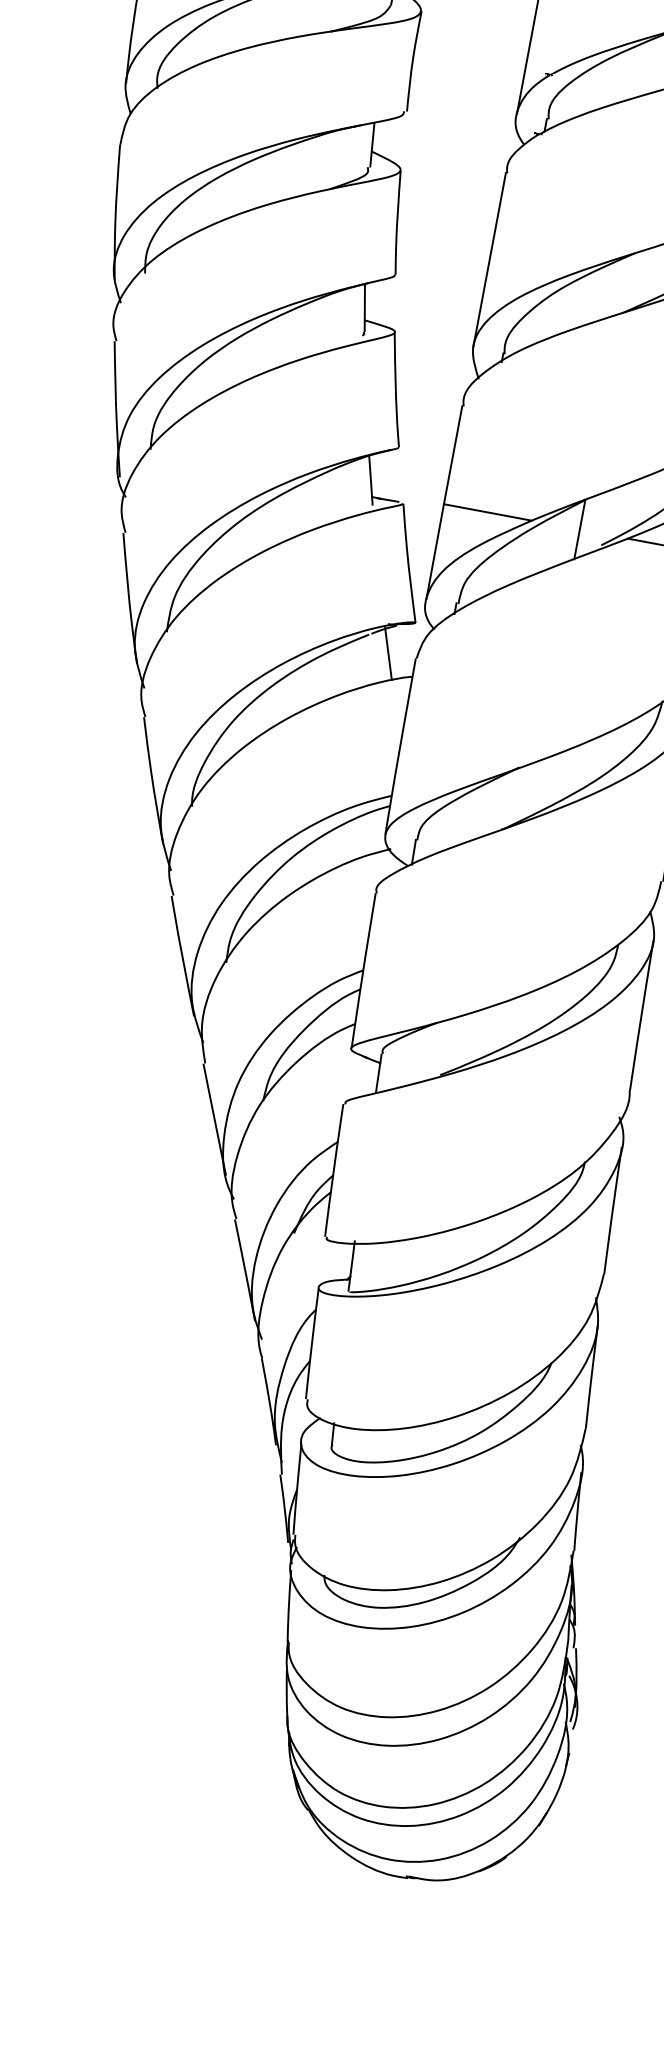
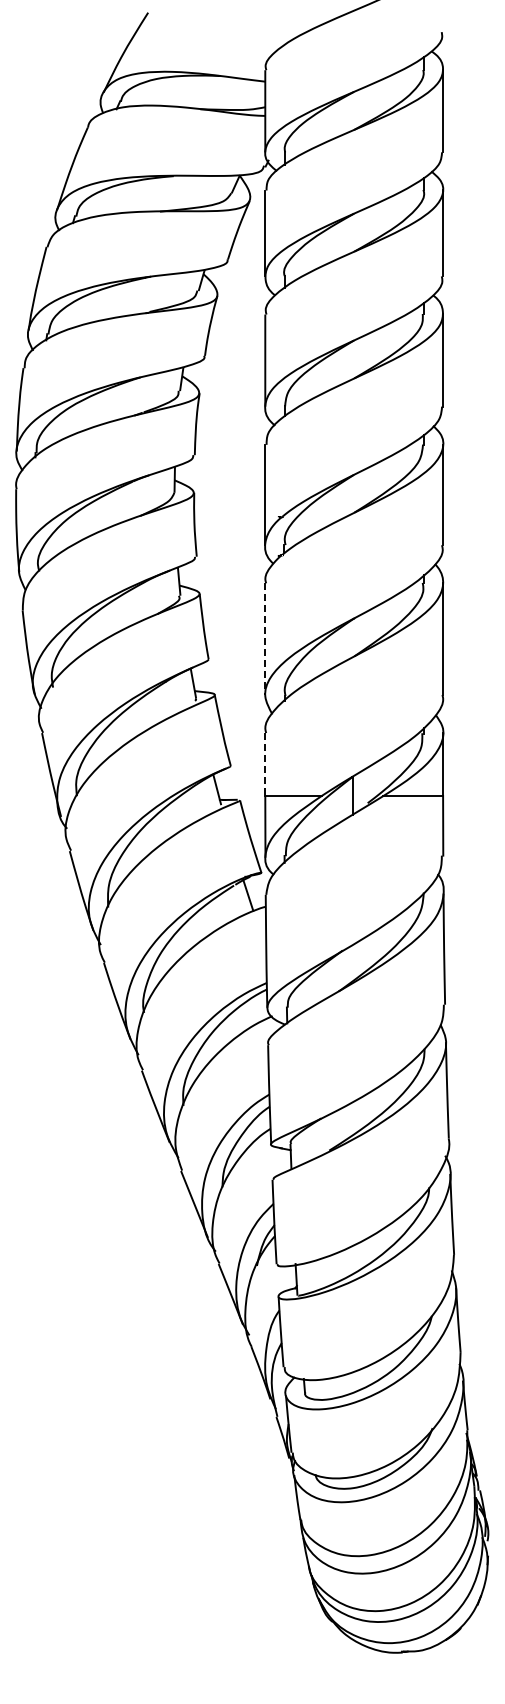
line: (489, 260) -> (265, 639), solid -> dashed
line: (453, 456) -> (265, 765), solid -> dashed

